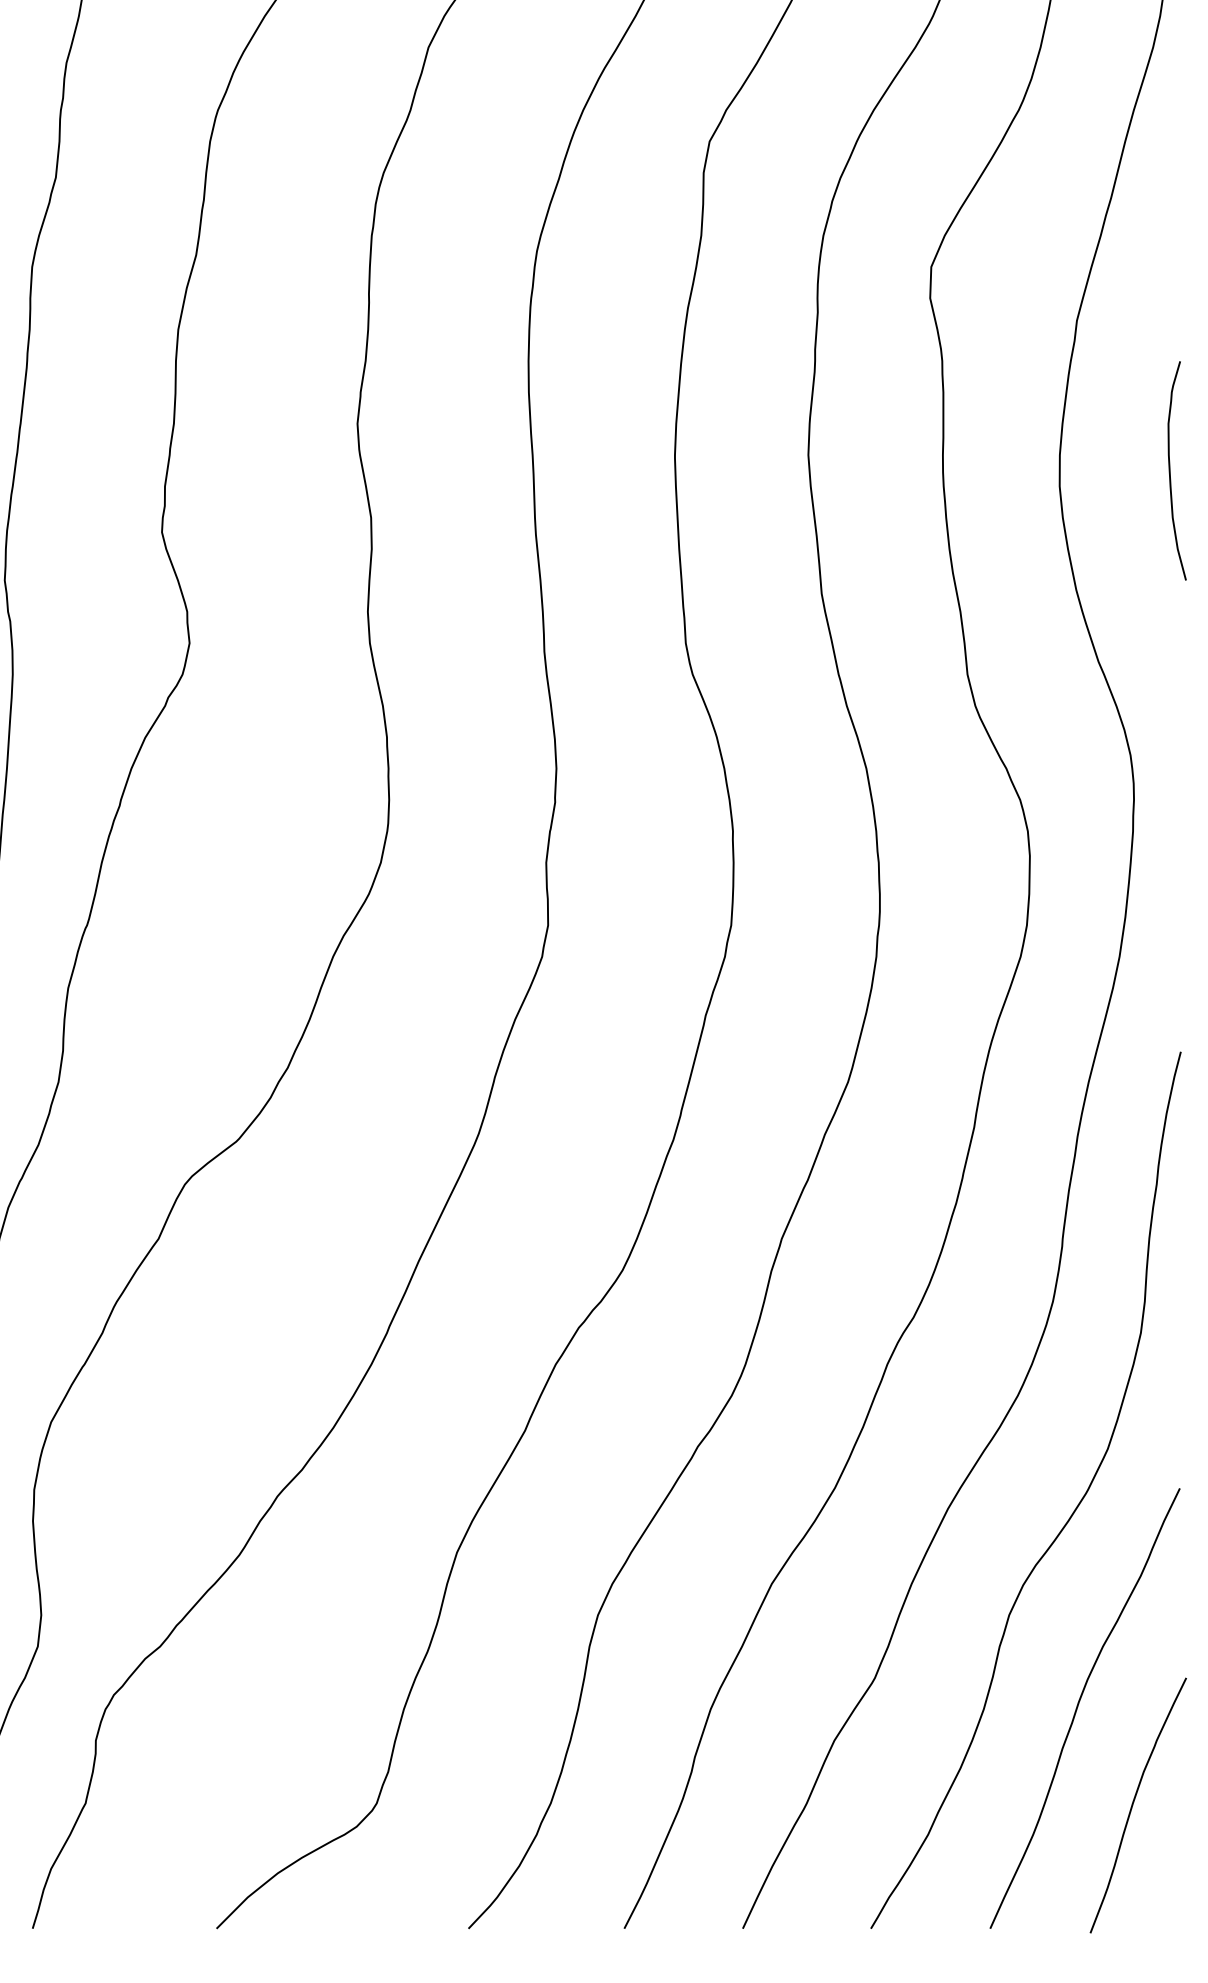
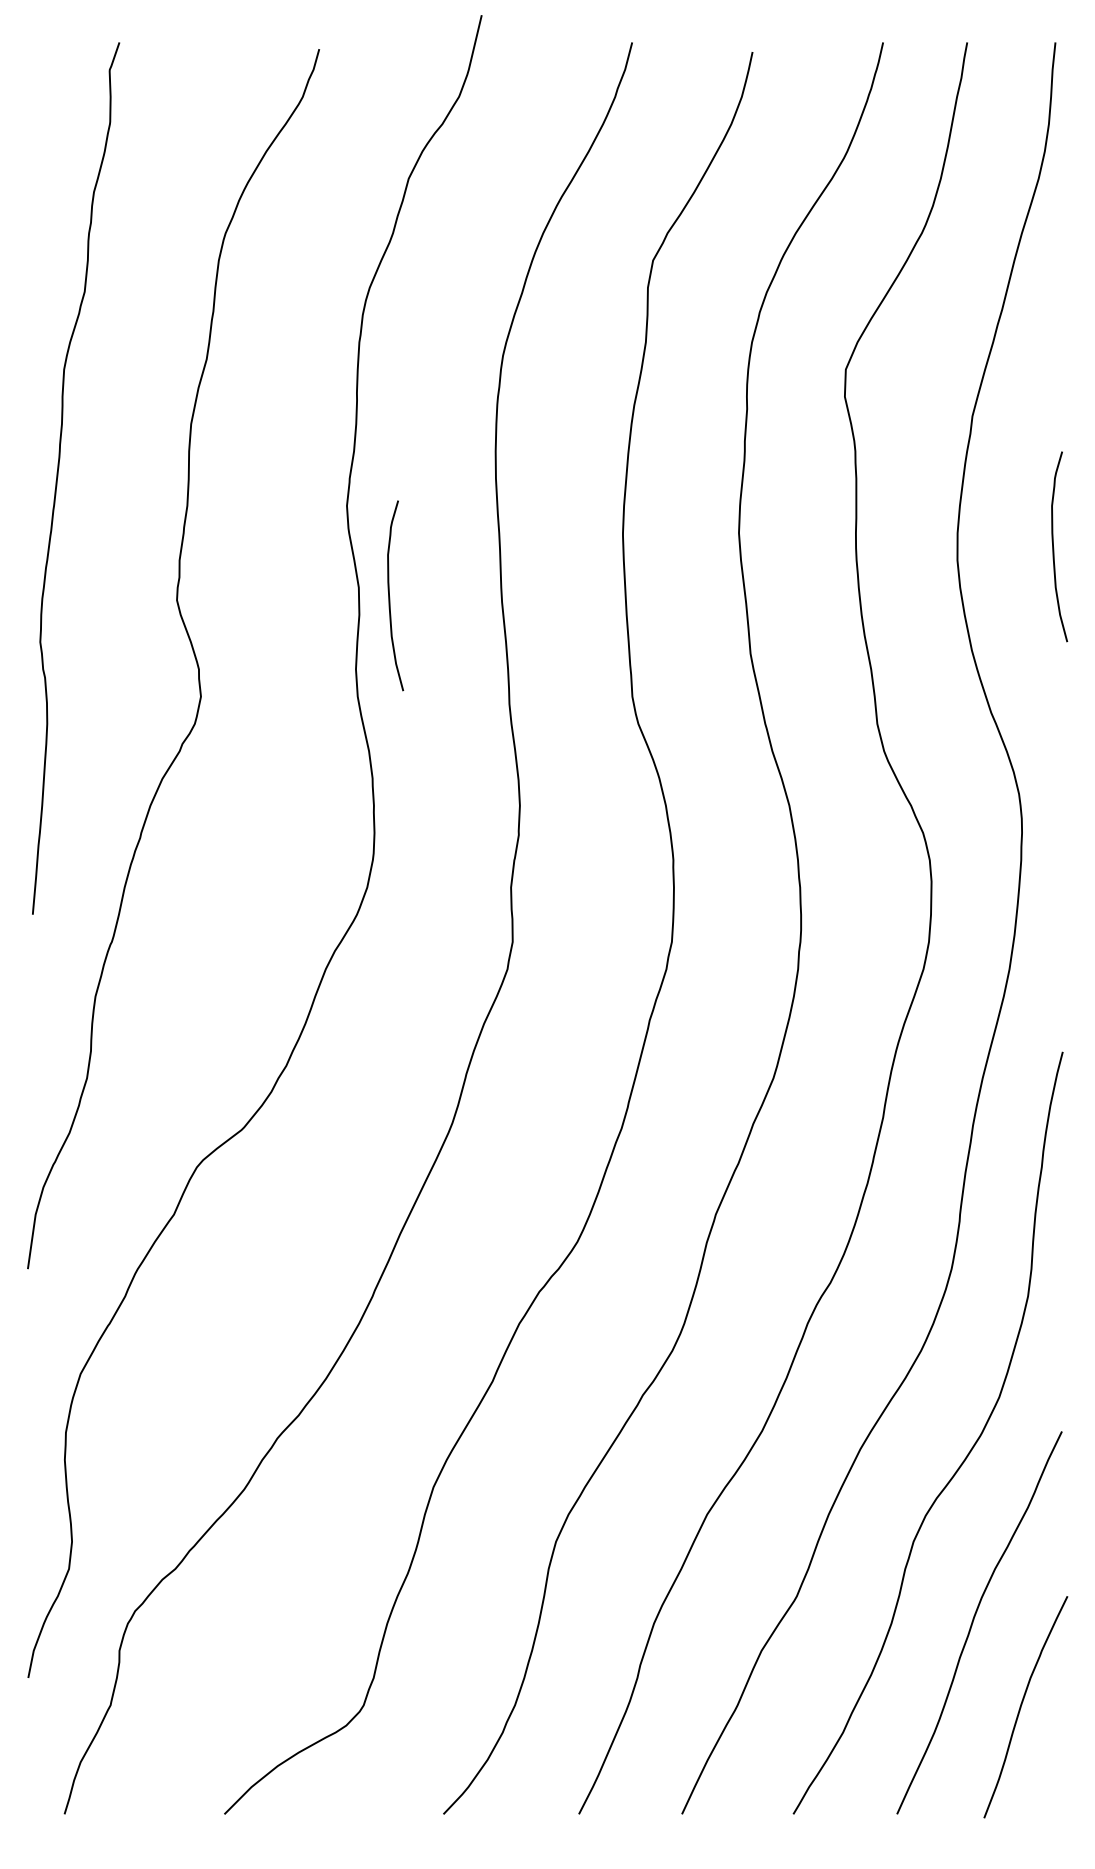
curve: (407, 529) -> (390, 597), added

